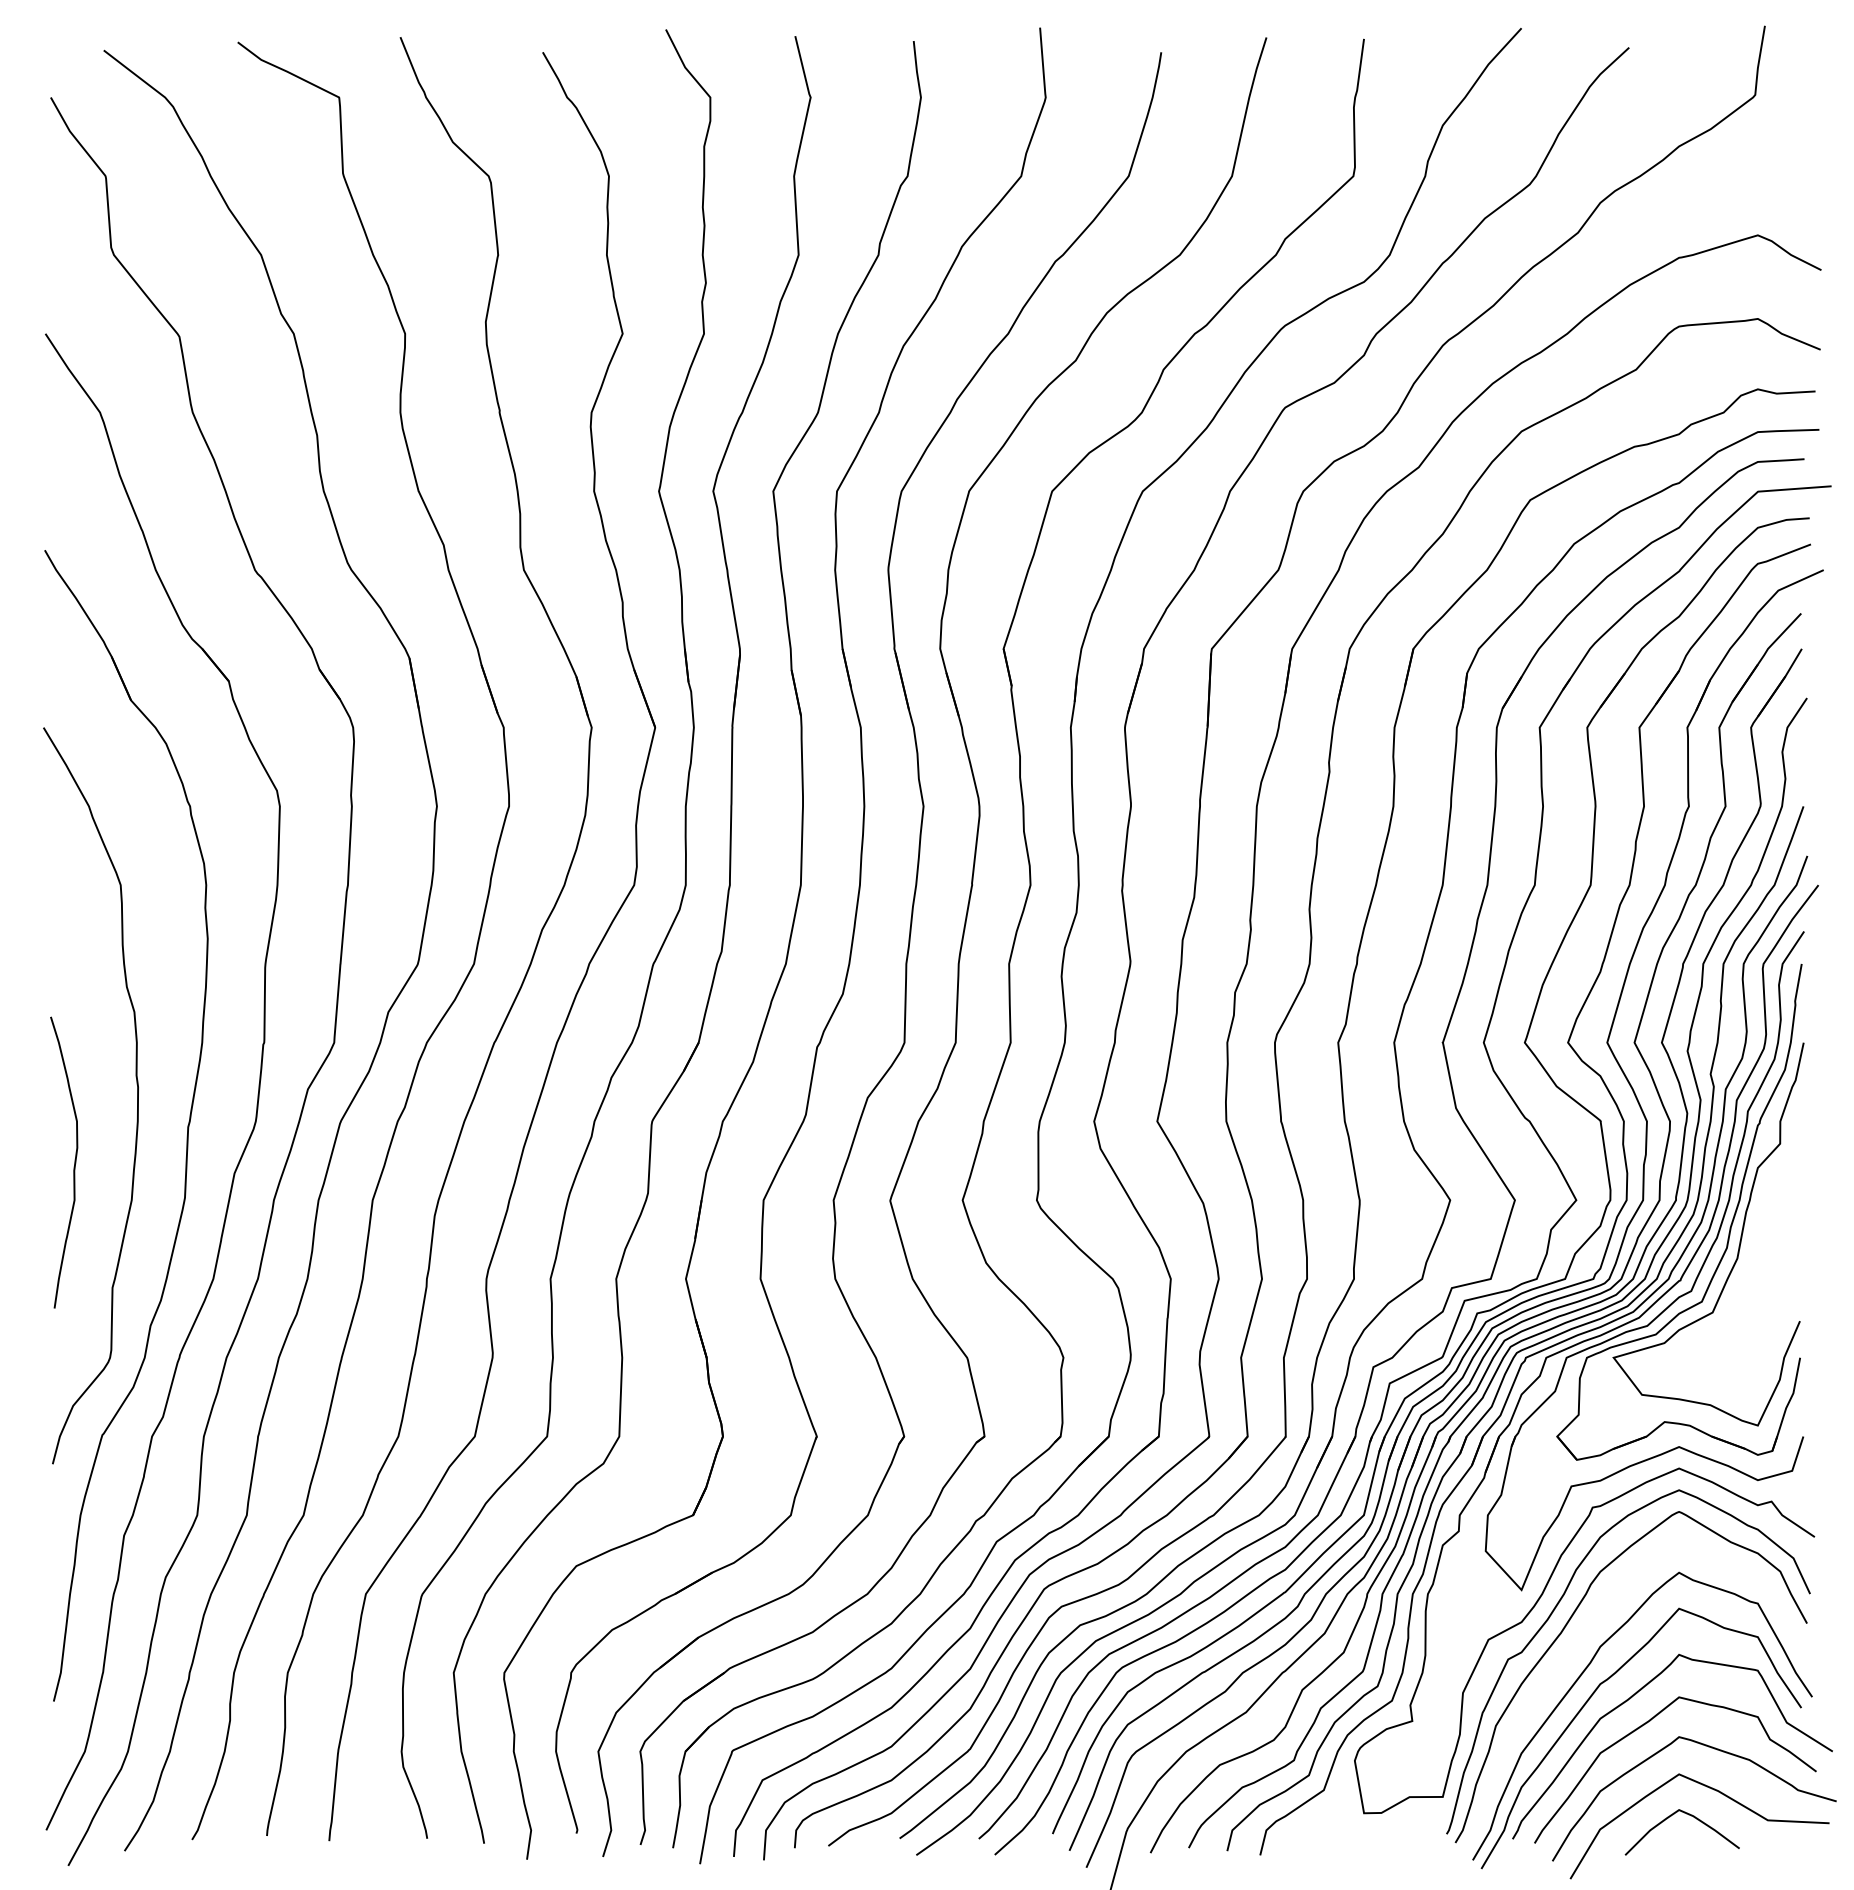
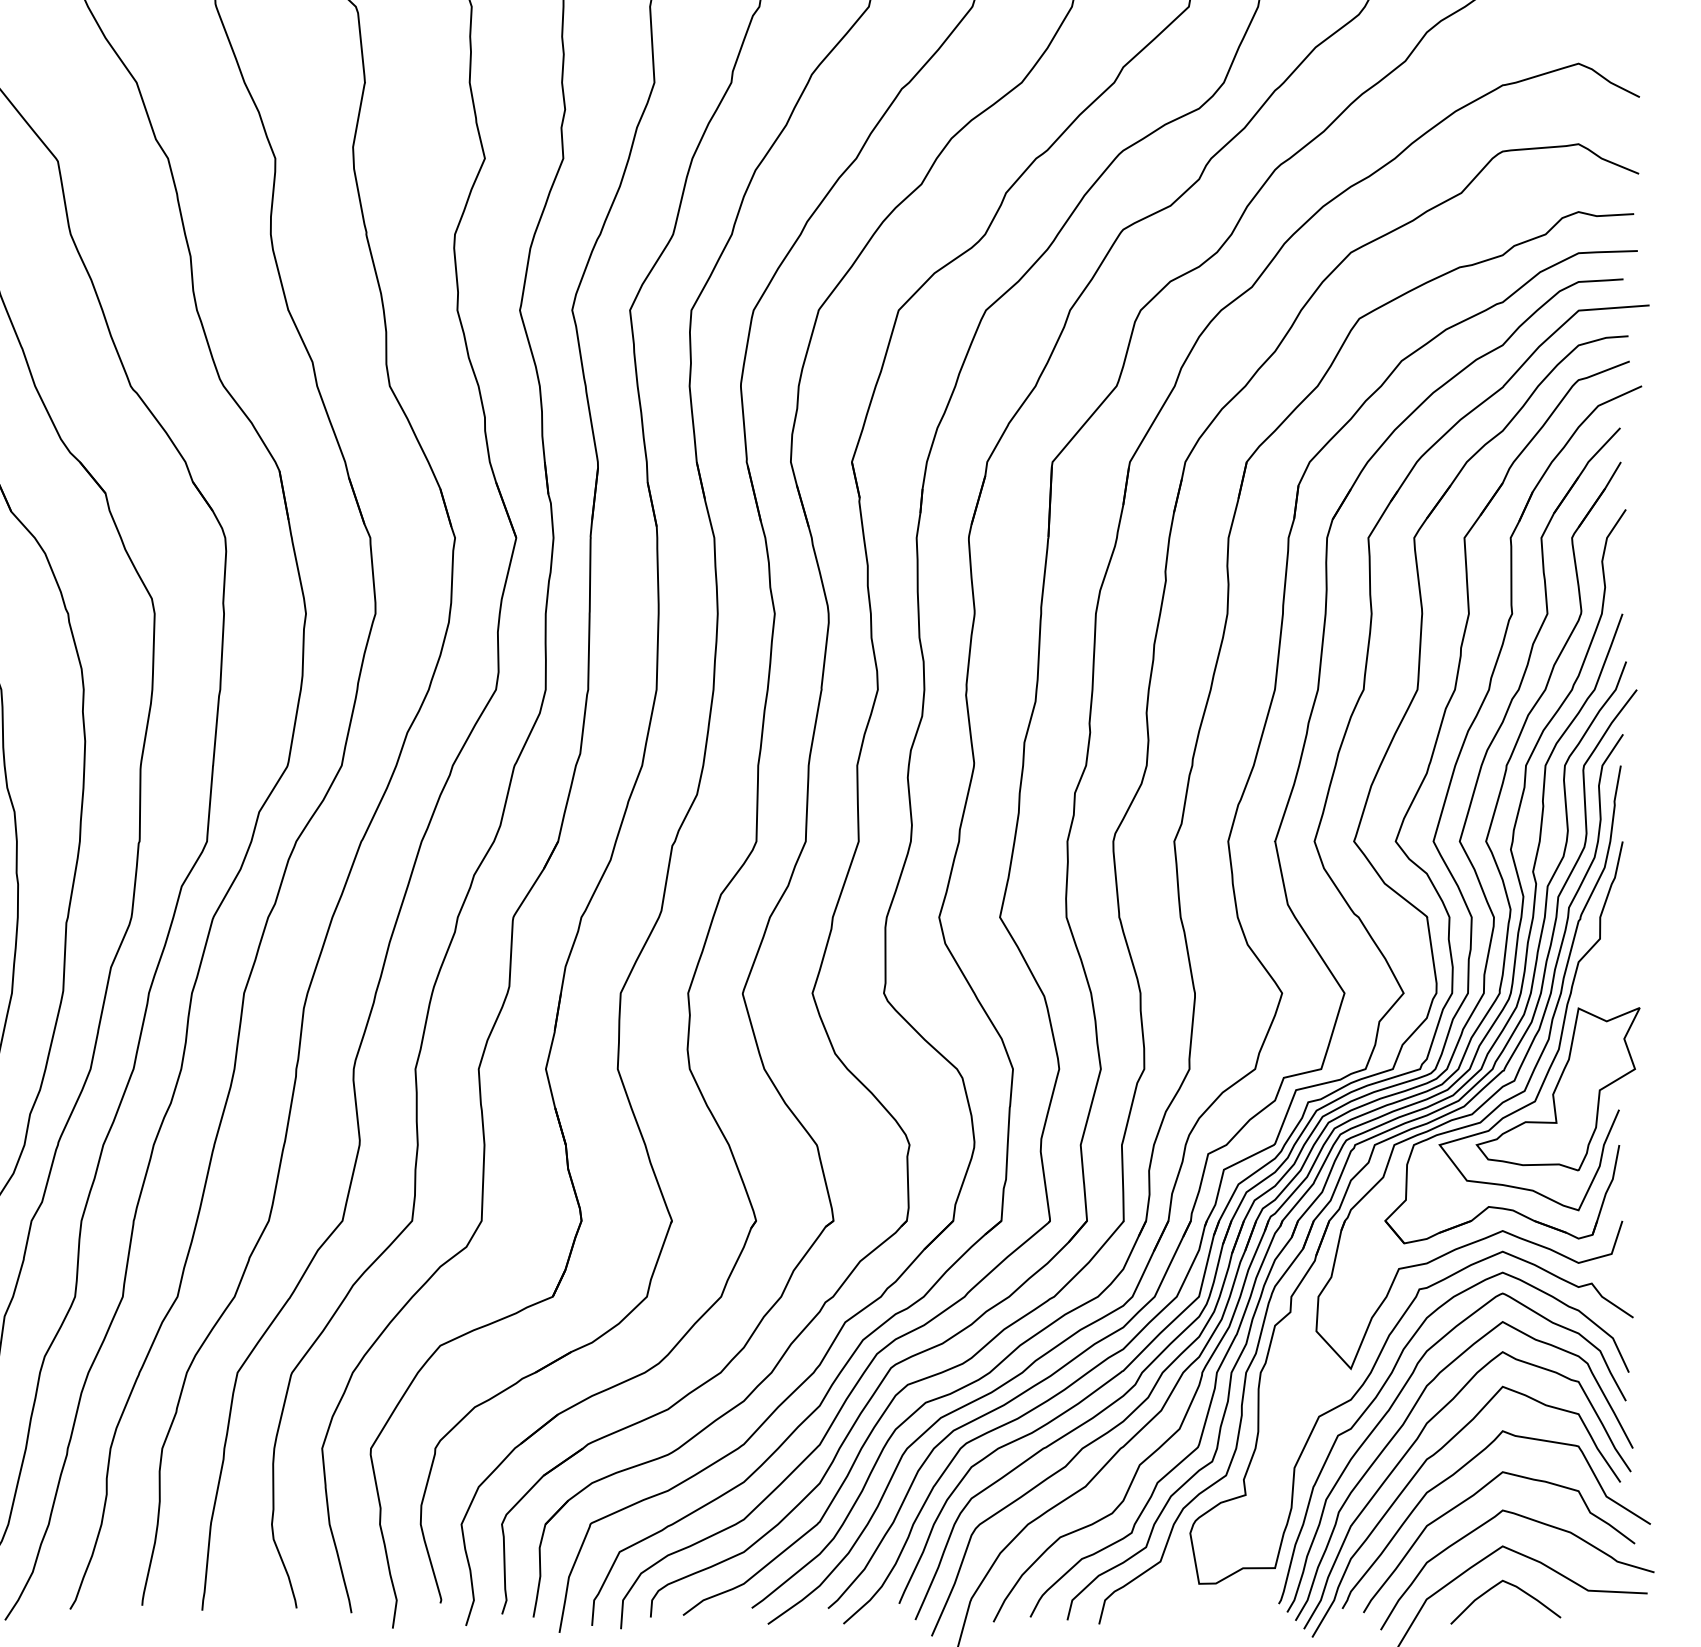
part: (1736, 1299) -> (1558, 1088), added
curve: (1577, 1647) -> (1404, 1424), added

